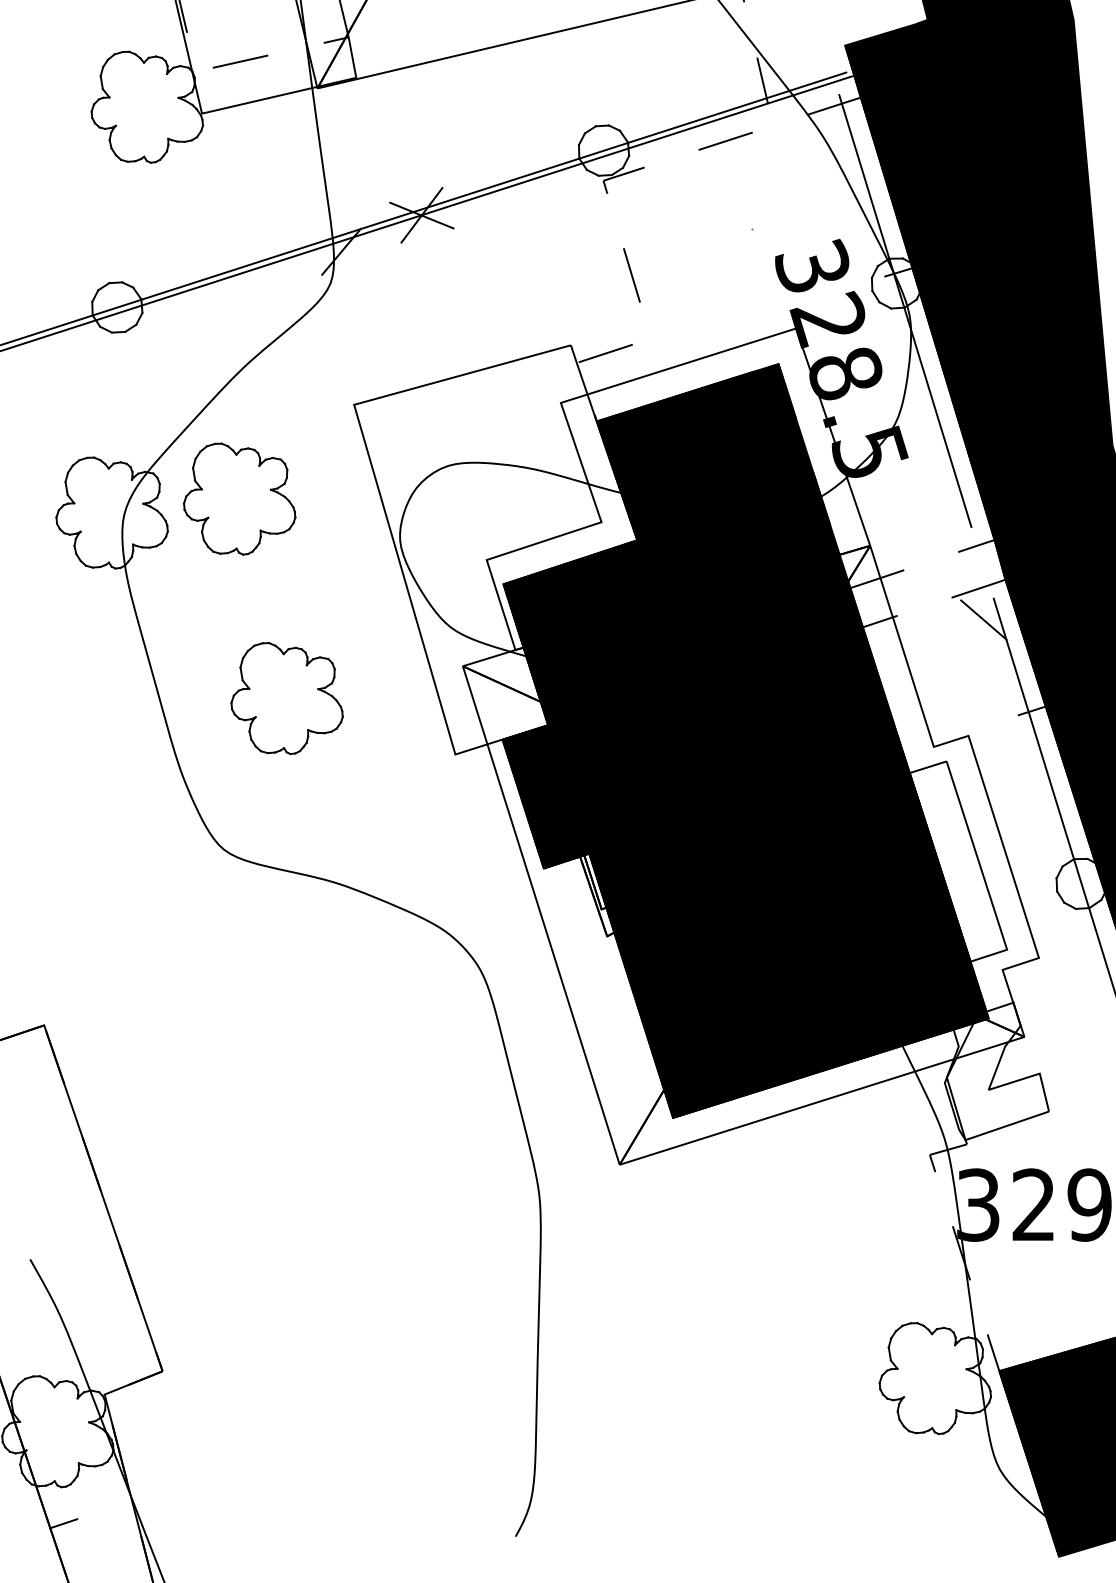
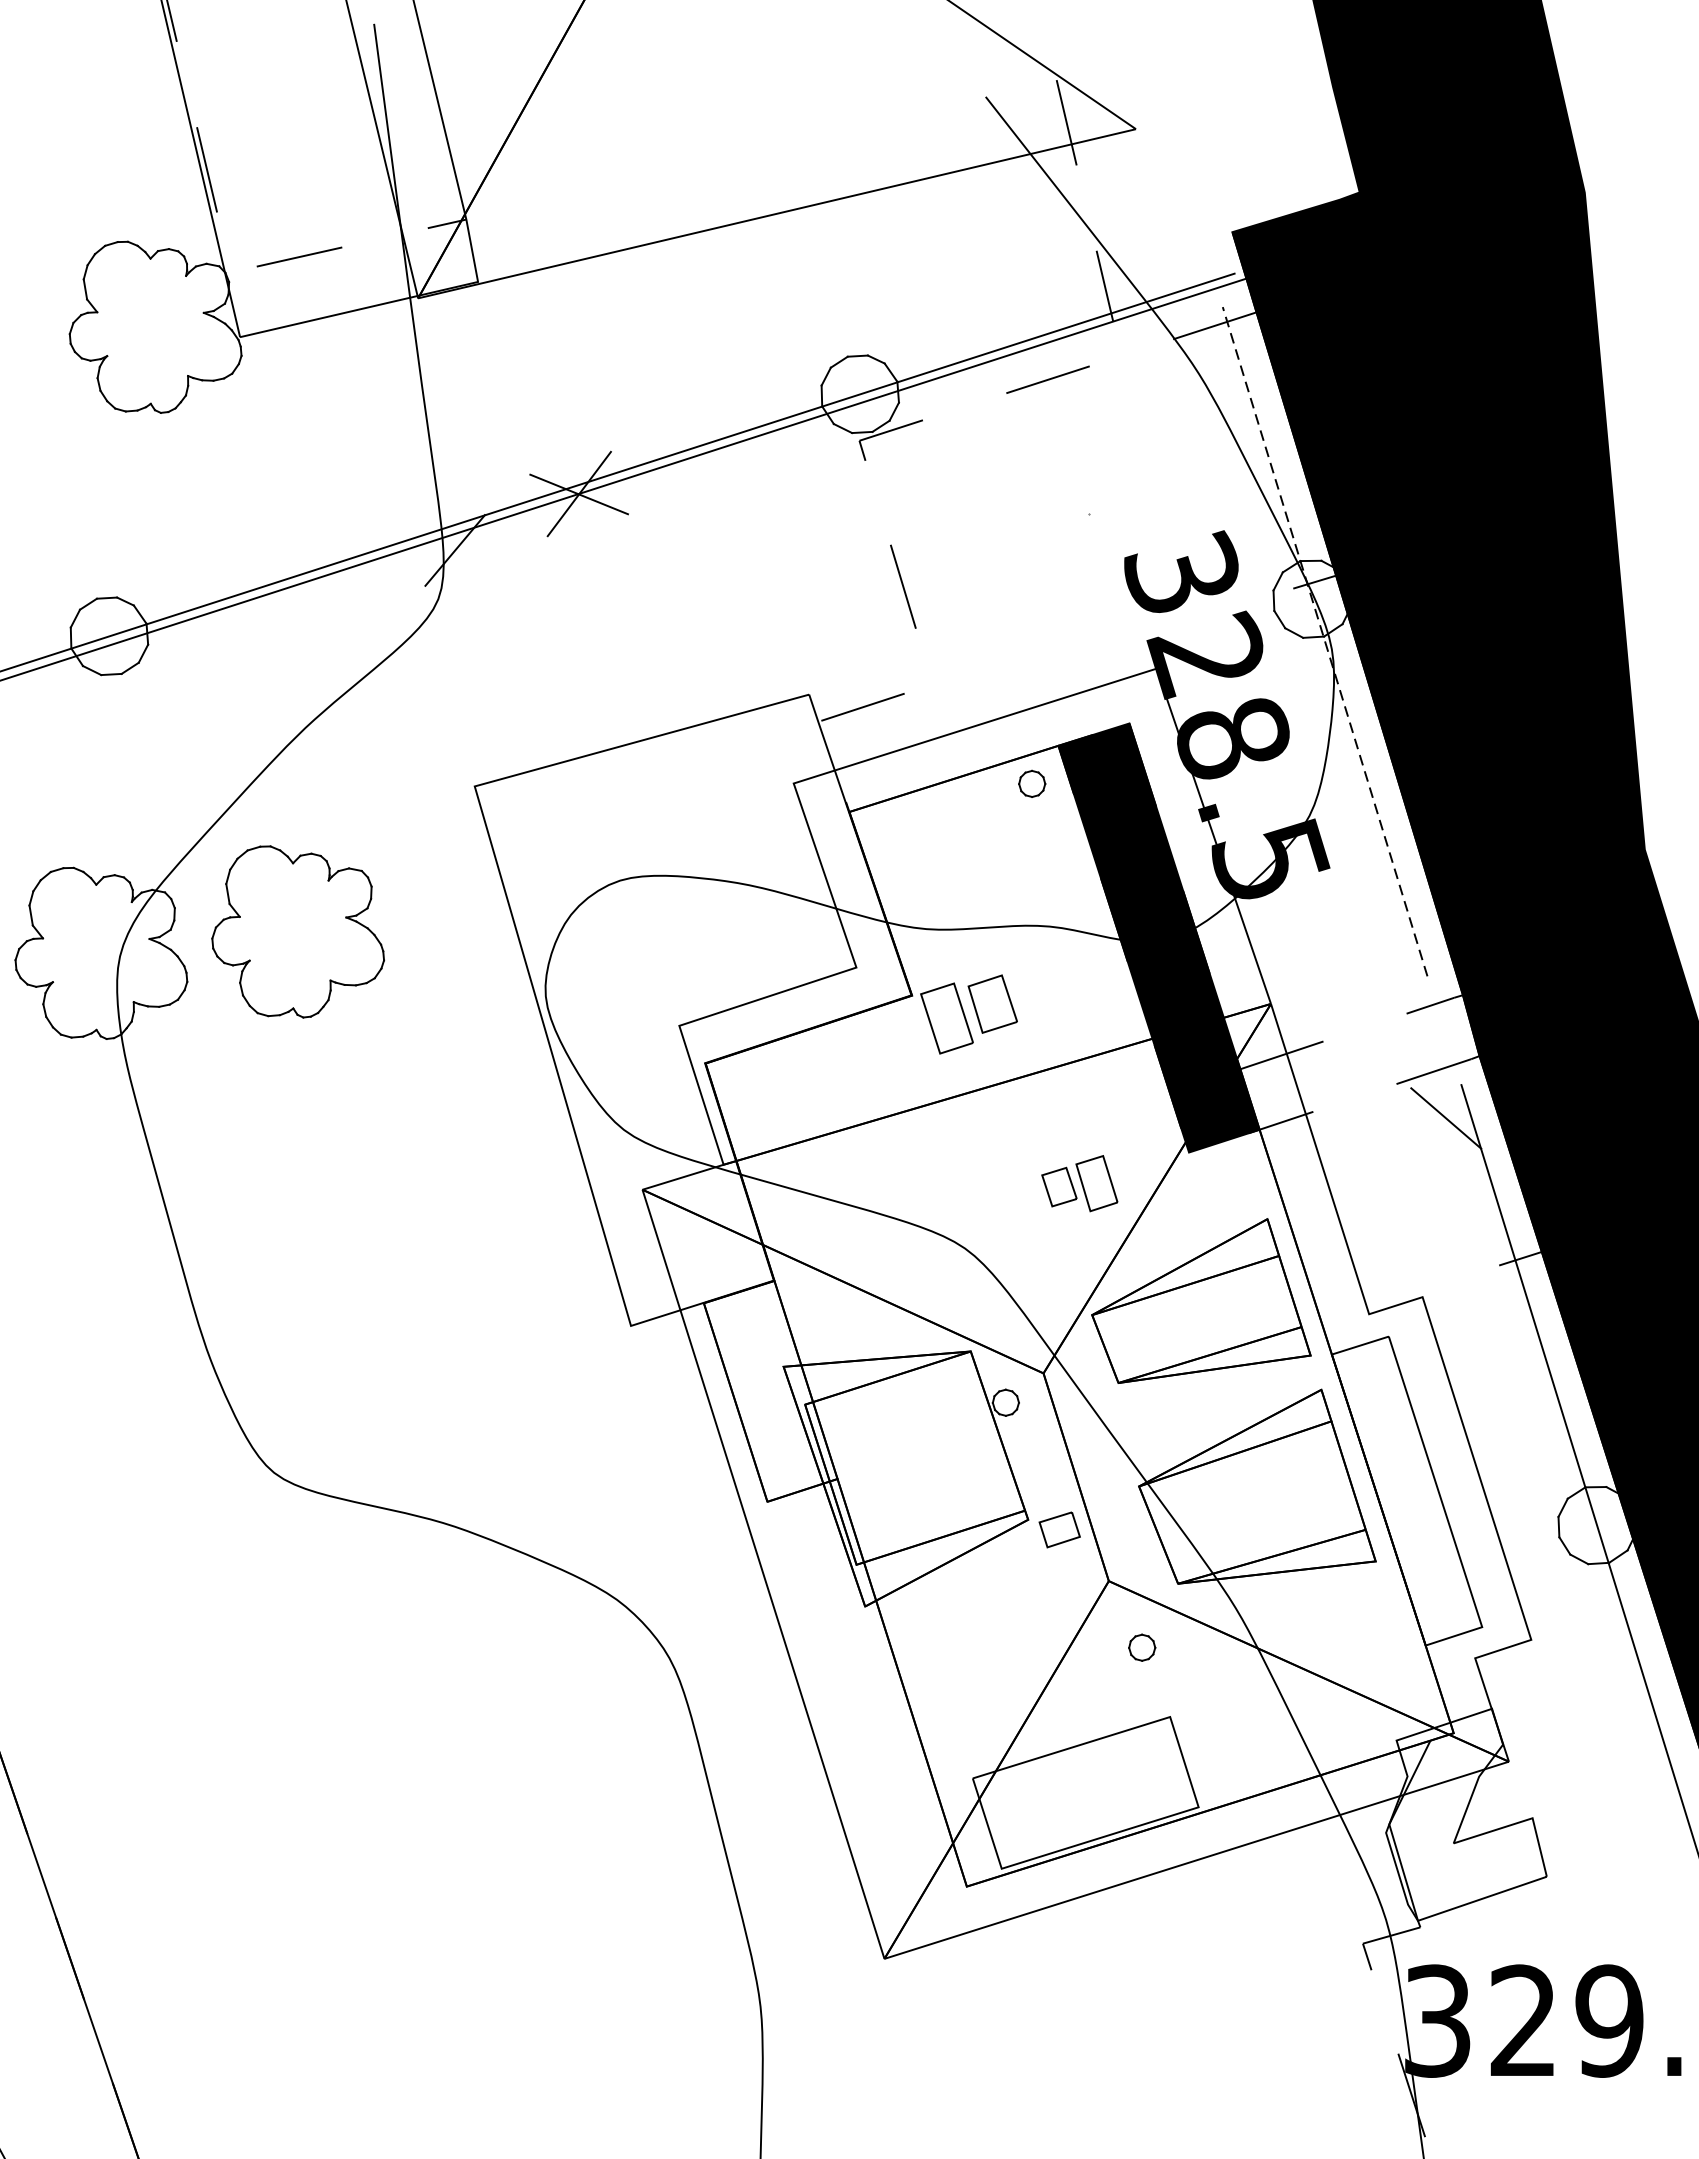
line: (905, 310) -> (1325, 640), solid -> dashed
part: (286, 698) -> (370, 1239), removed
fill: (745, 740) -> (1078, 1304), removed

